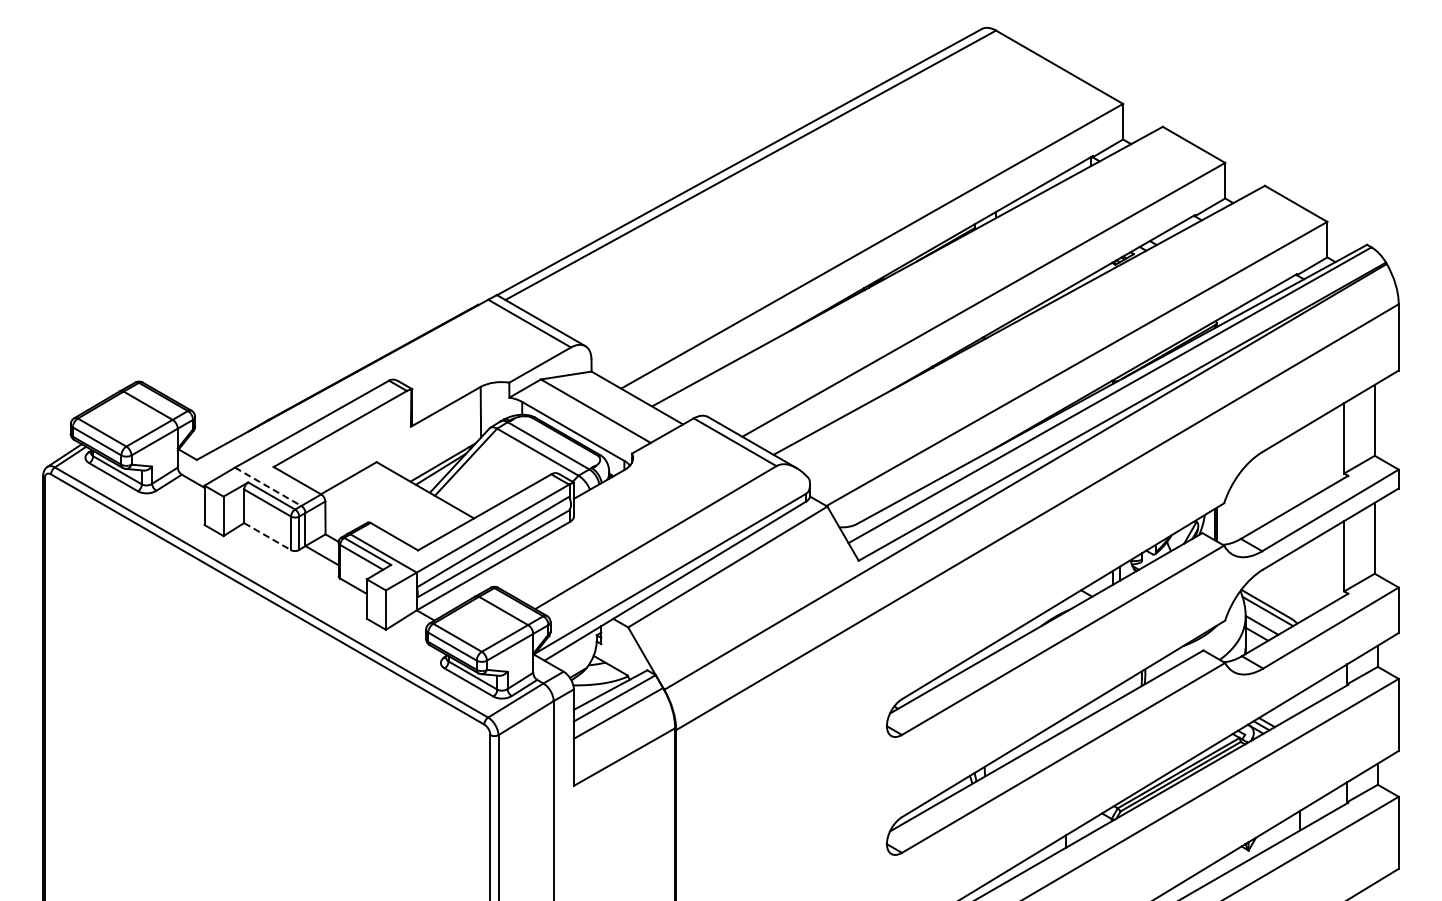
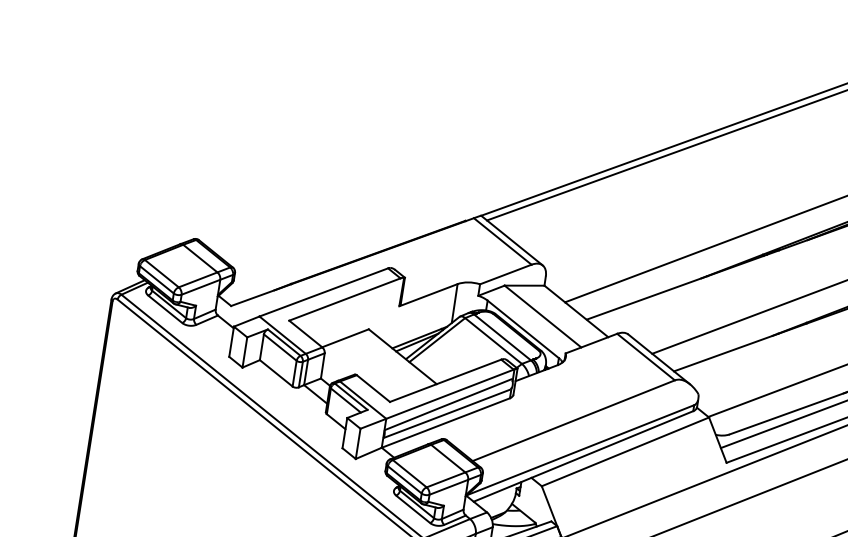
line: (268, 487) -> (282, 335), dashed -> solid
line: (268, 536) -> (276, 373), dashed -> solid

